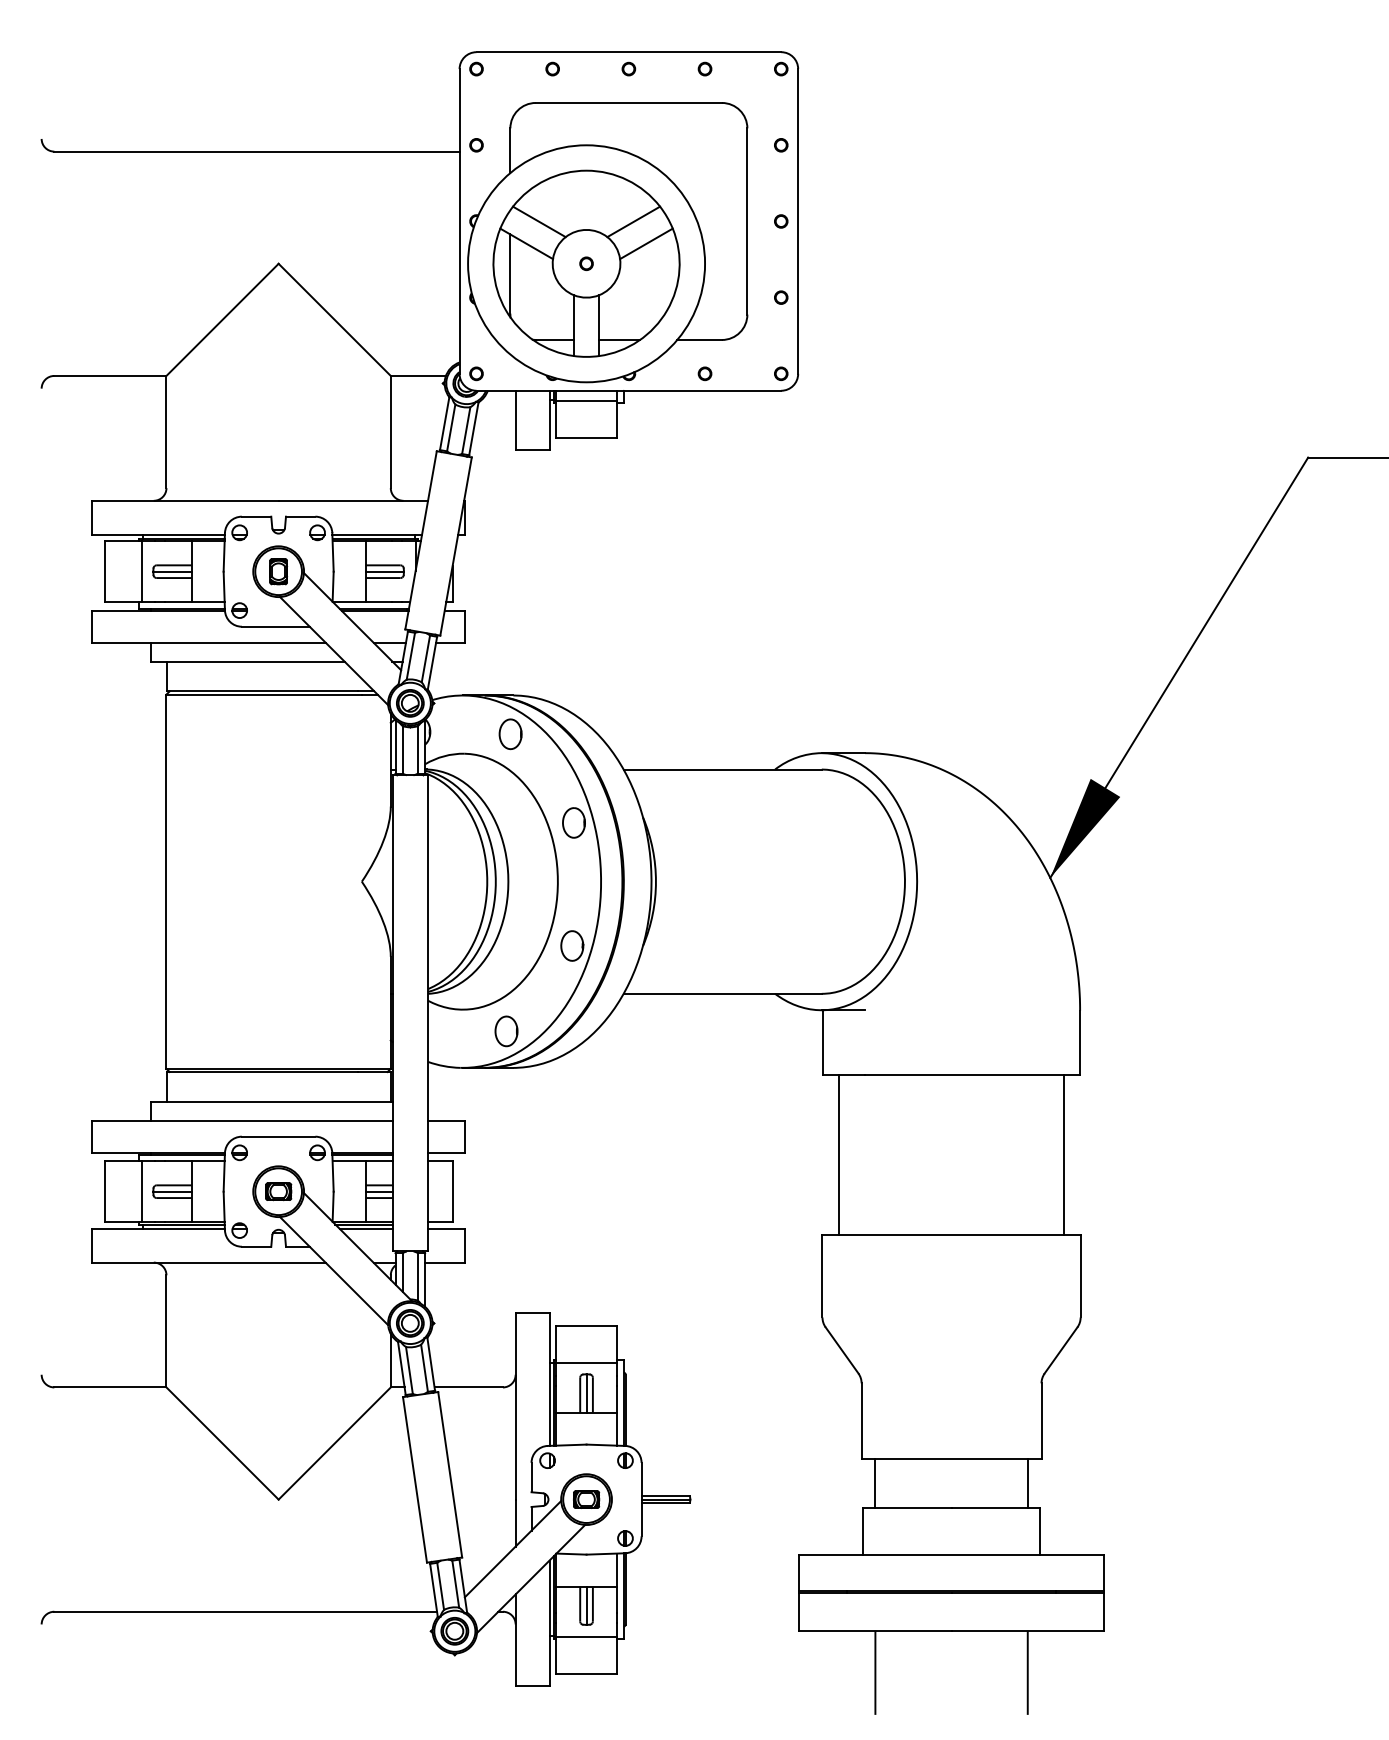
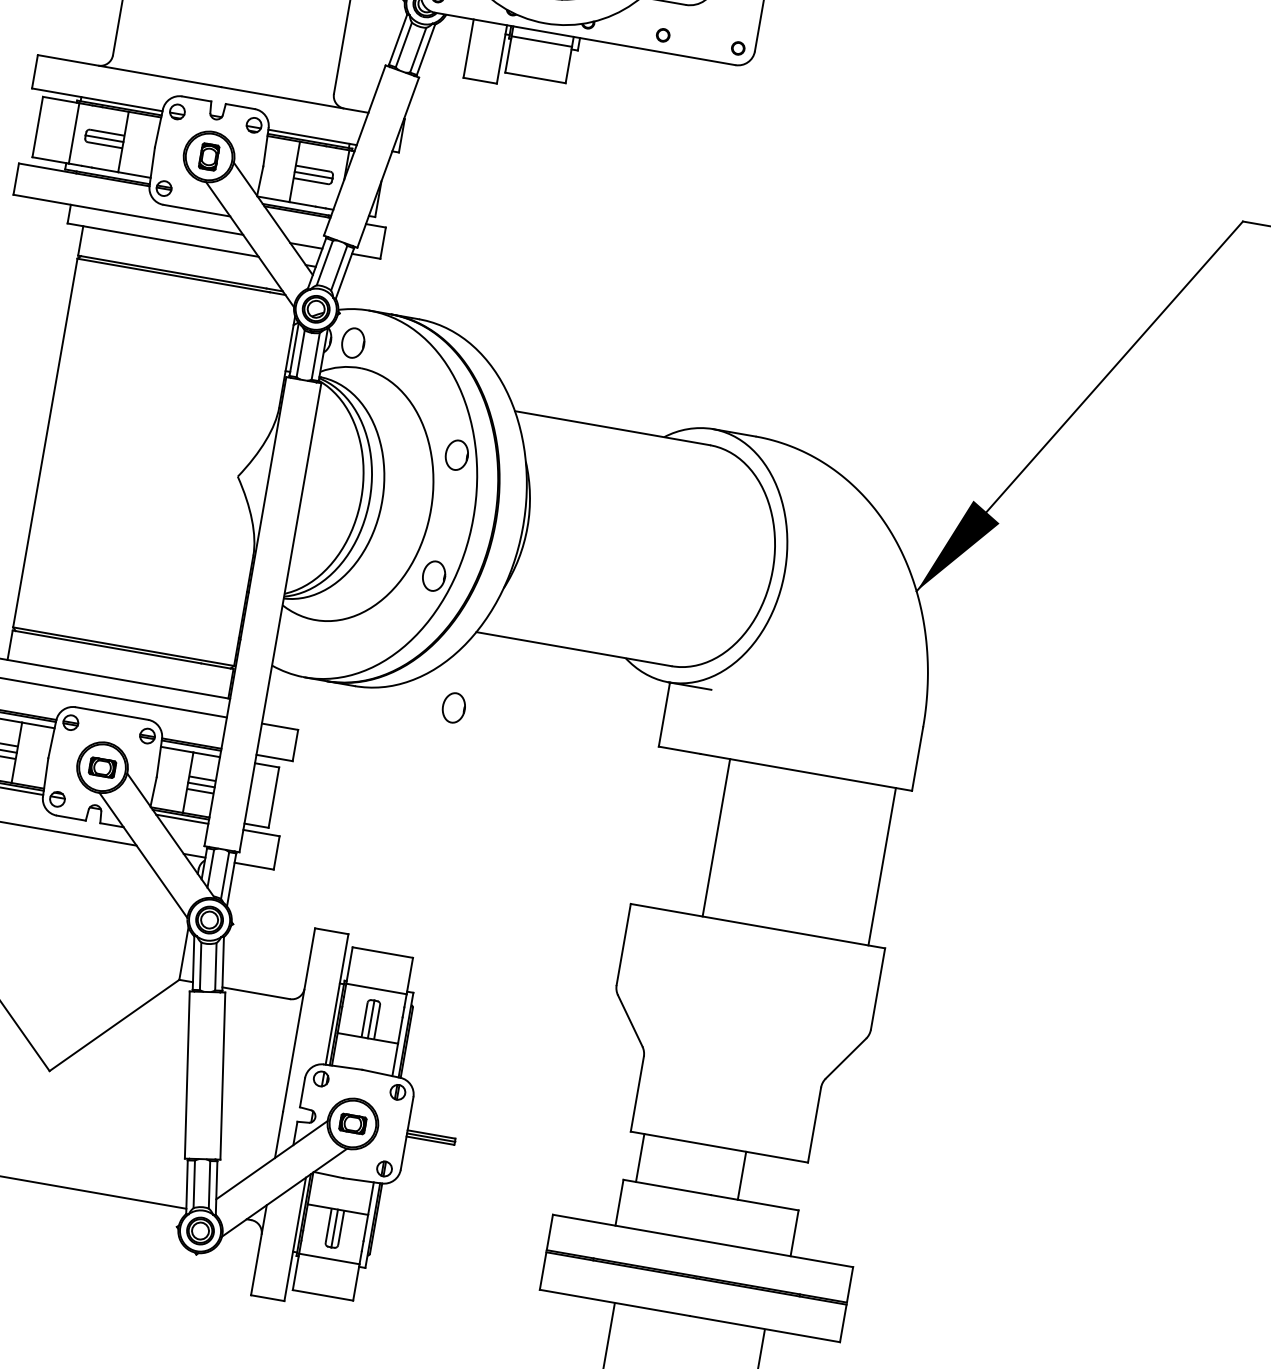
part: (510, 734) -> (353, 343), moved
part: (506, 1031) -> (453, 708), moved
line: (839, 1155) -> (716, 838), moved
line: (1027, 1483) -> (741, 1175), moved

